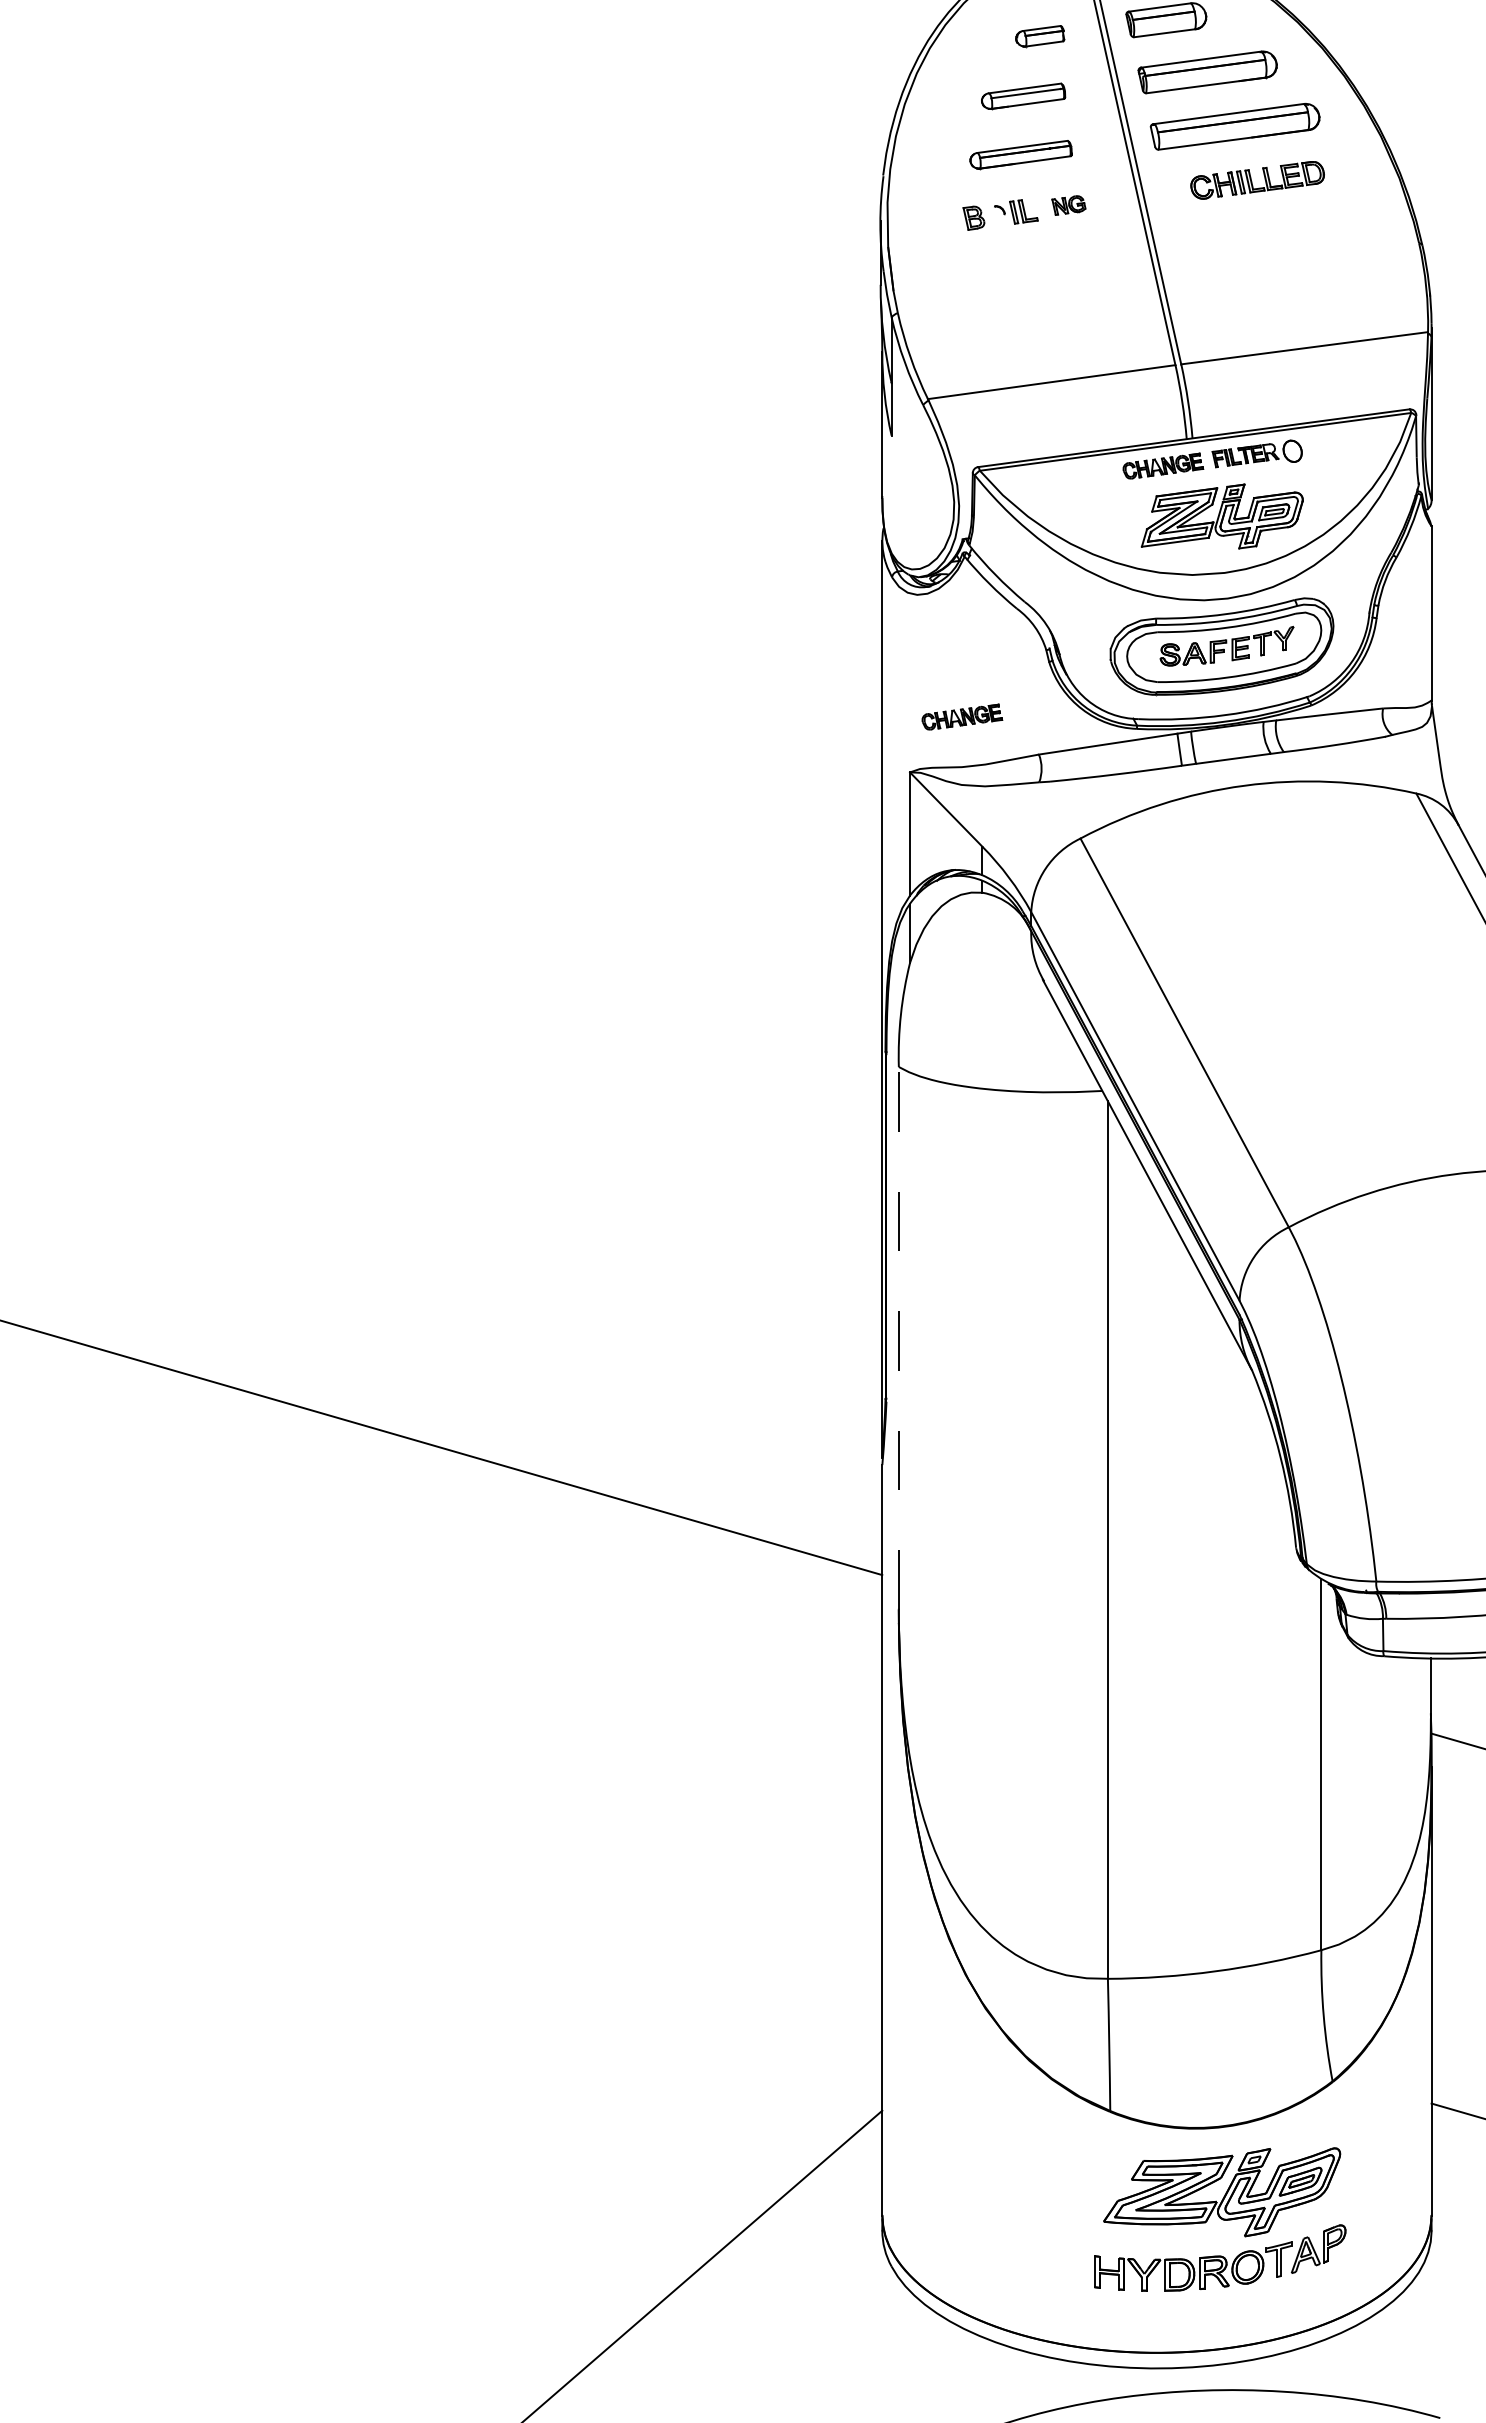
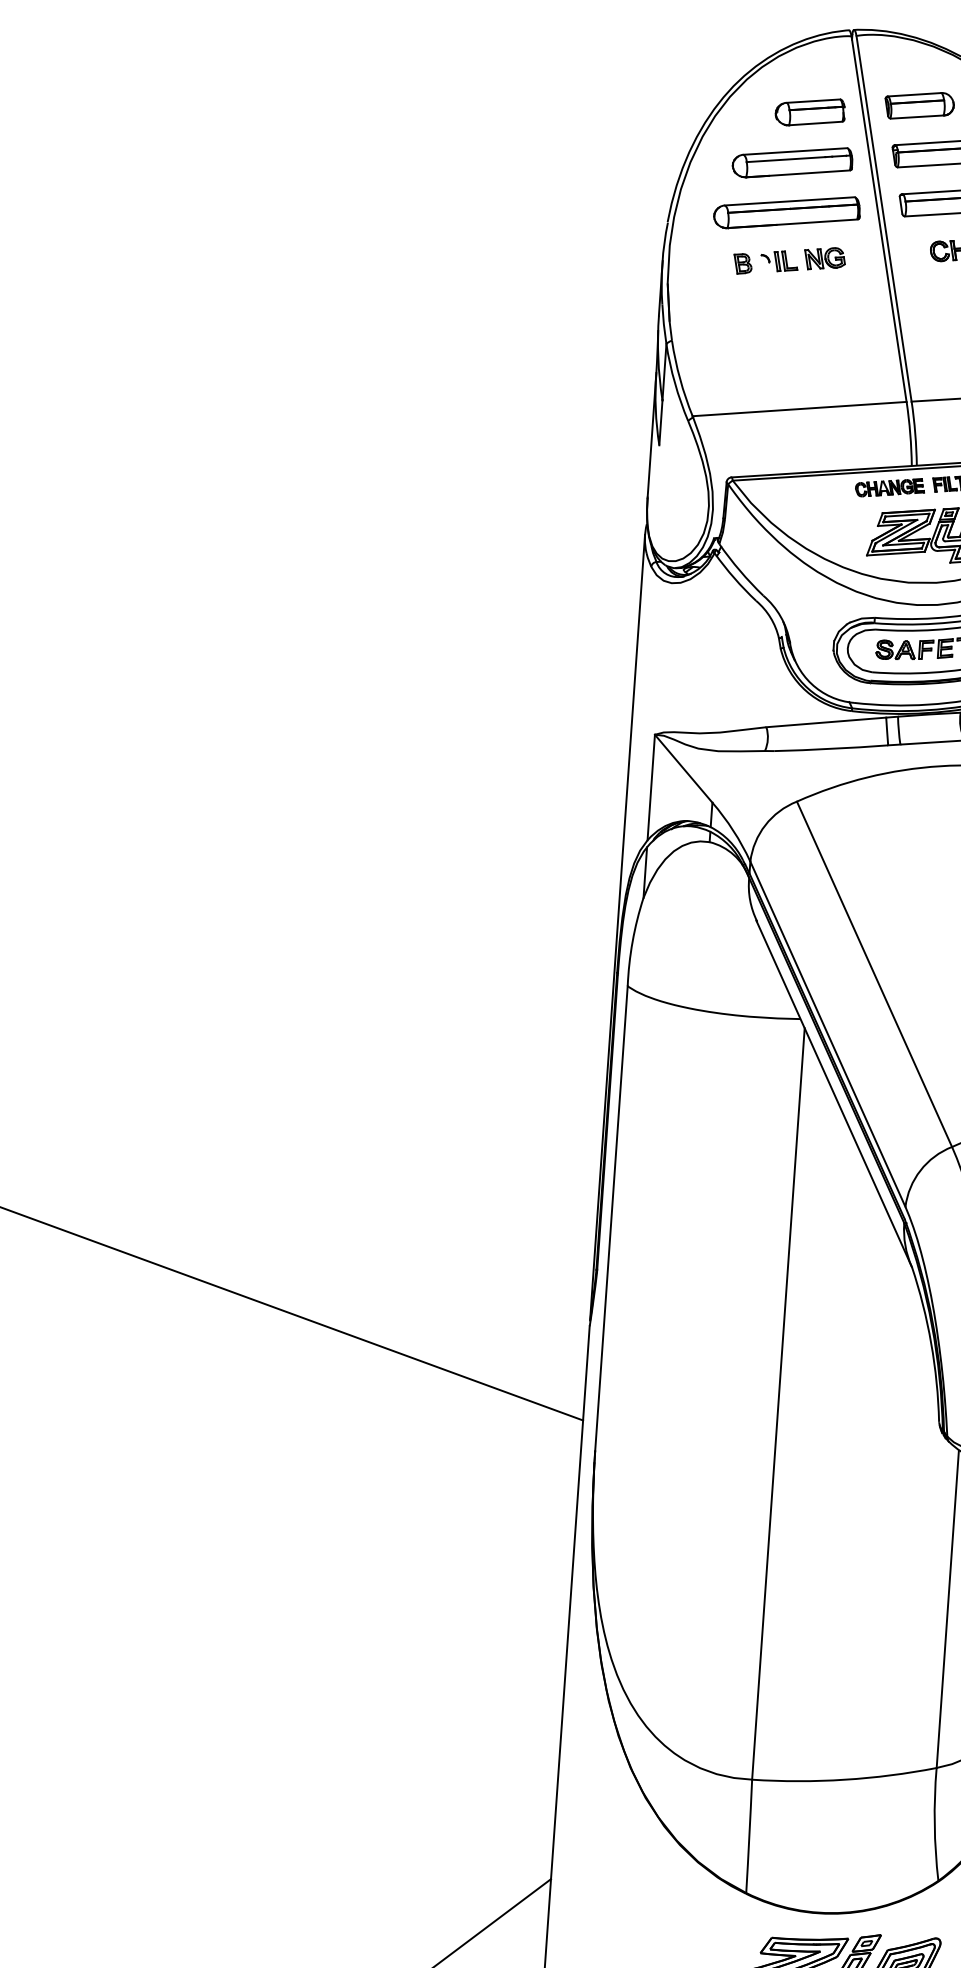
part: (1040, 36) -> (810, 112), size x1.67
part: (1023, 96) -> (792, 162), size x1.67
part: (1020, 154) -> (786, 212), size x1.67
part: (1068, 205) -> (824, 258), size x1.43
part: (962, 716) -> (703, 690), removed
line: (898, 1337) -> (611, 1217), dashed -> solid

